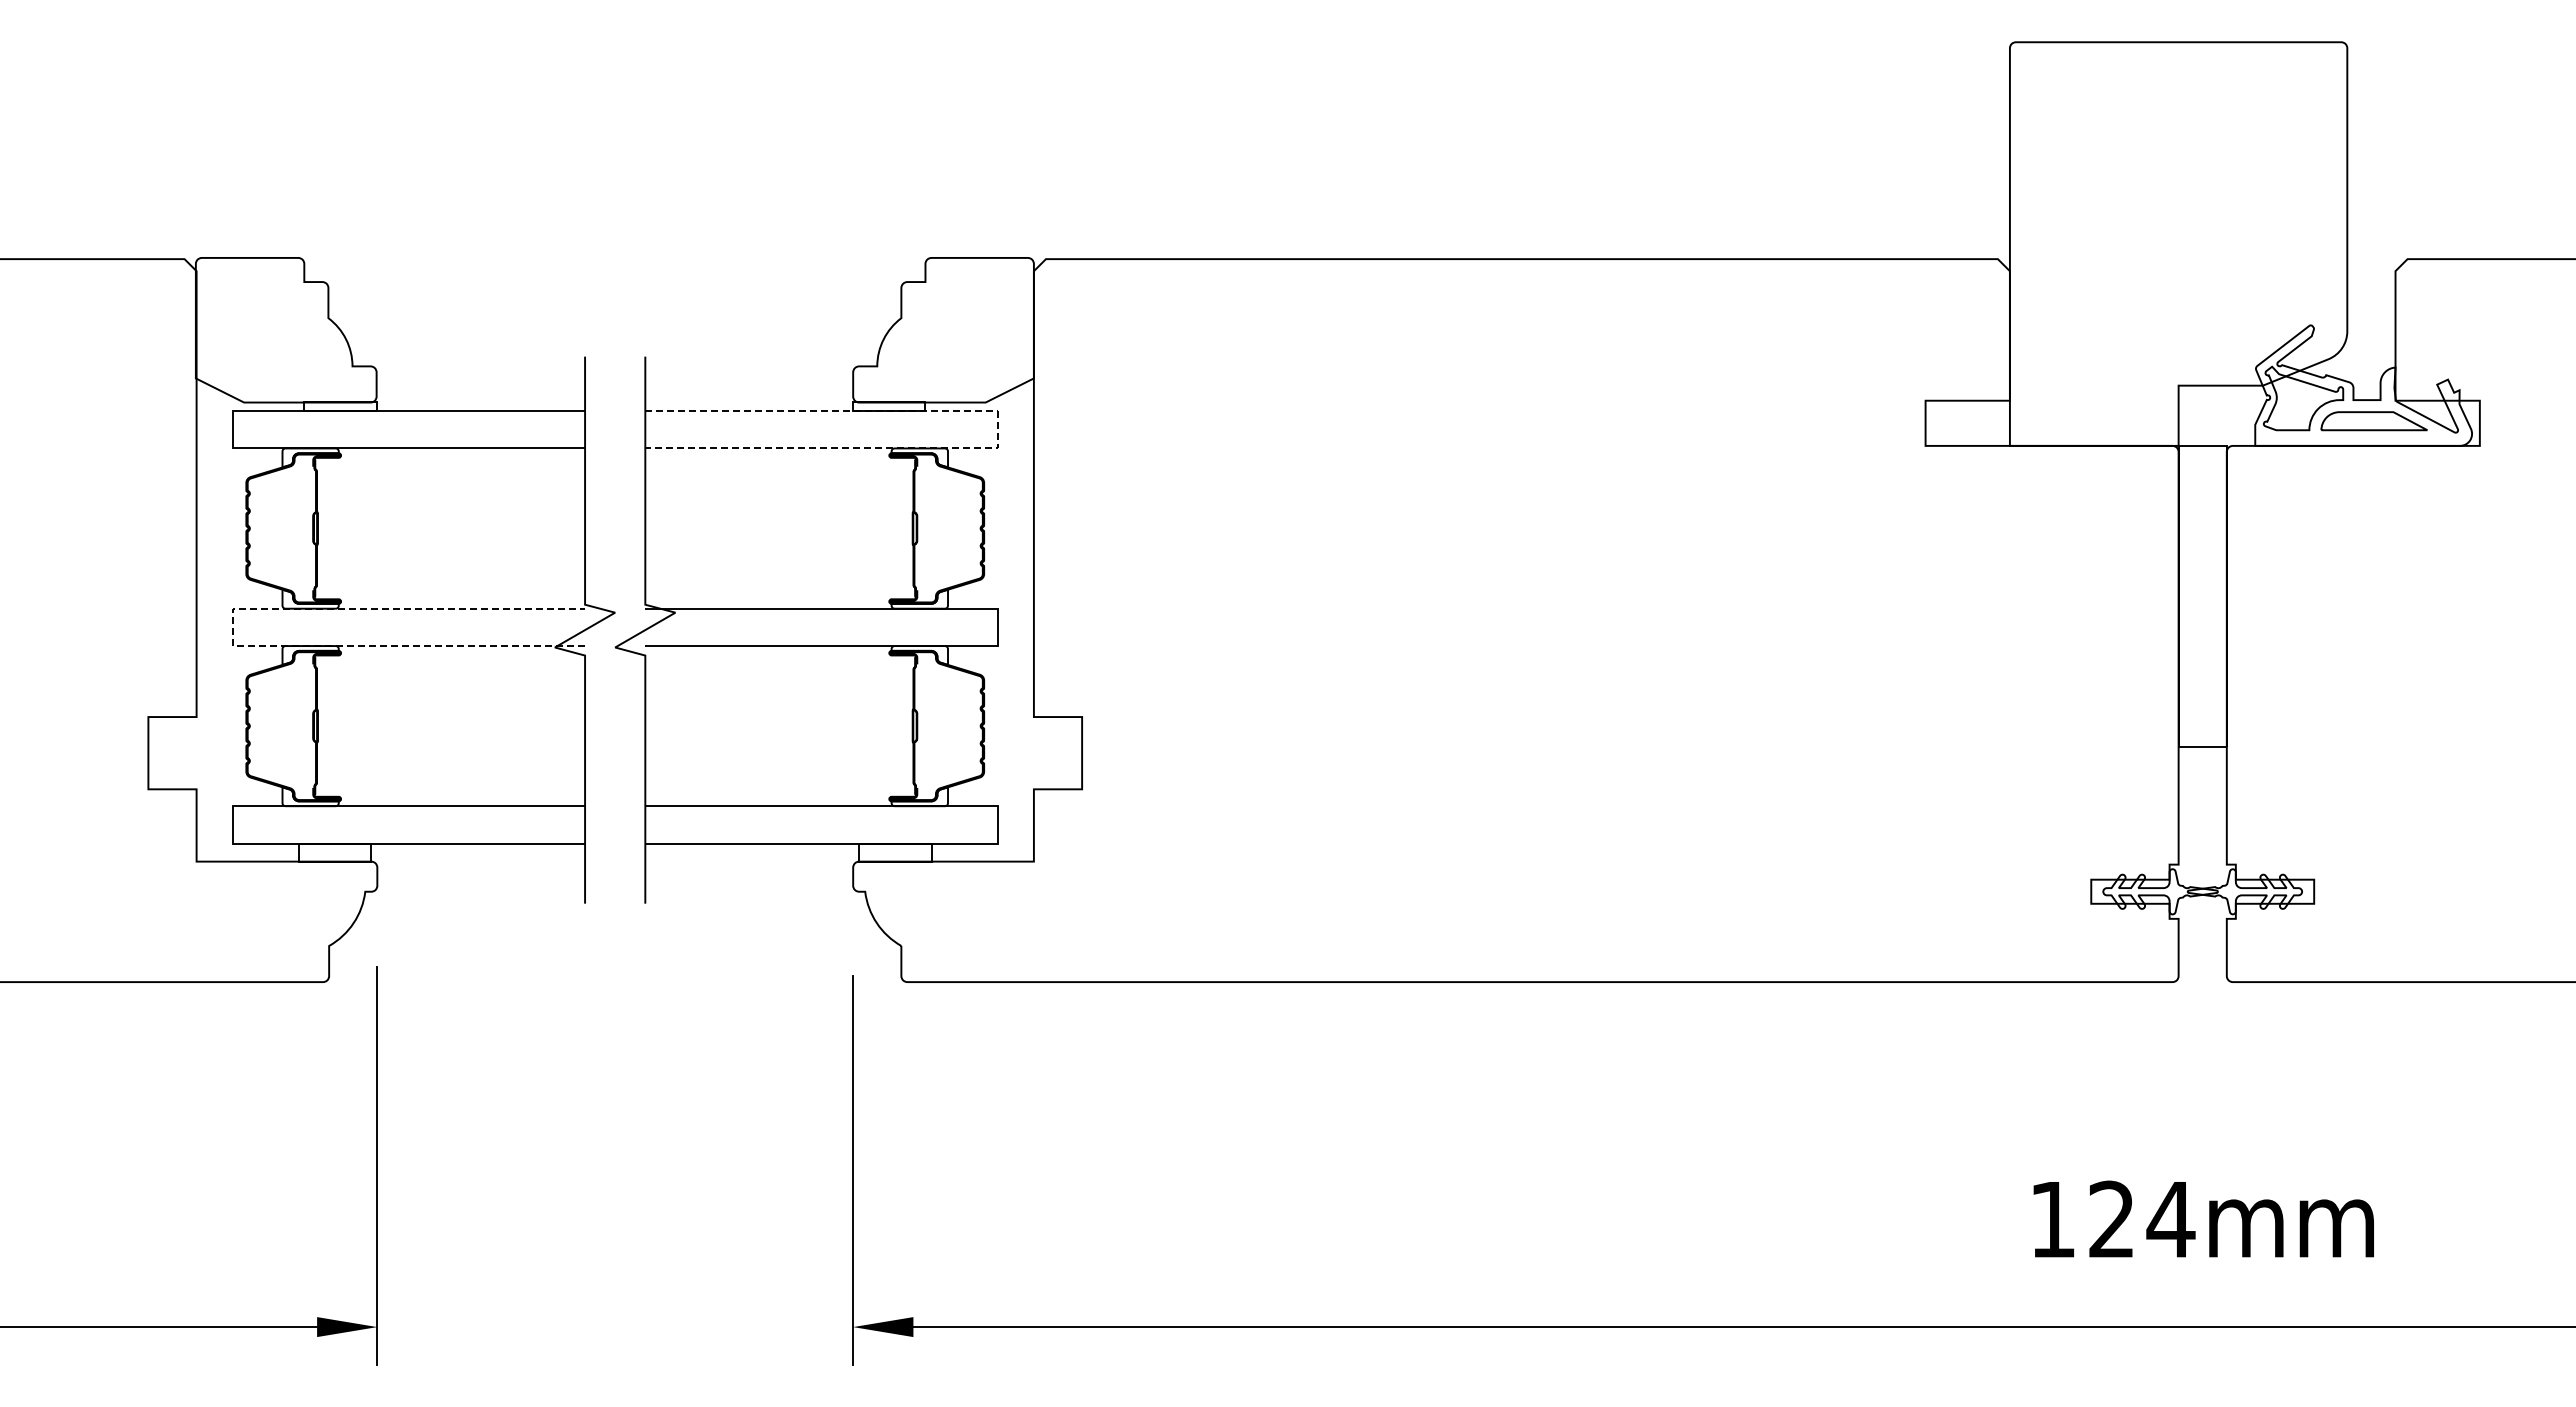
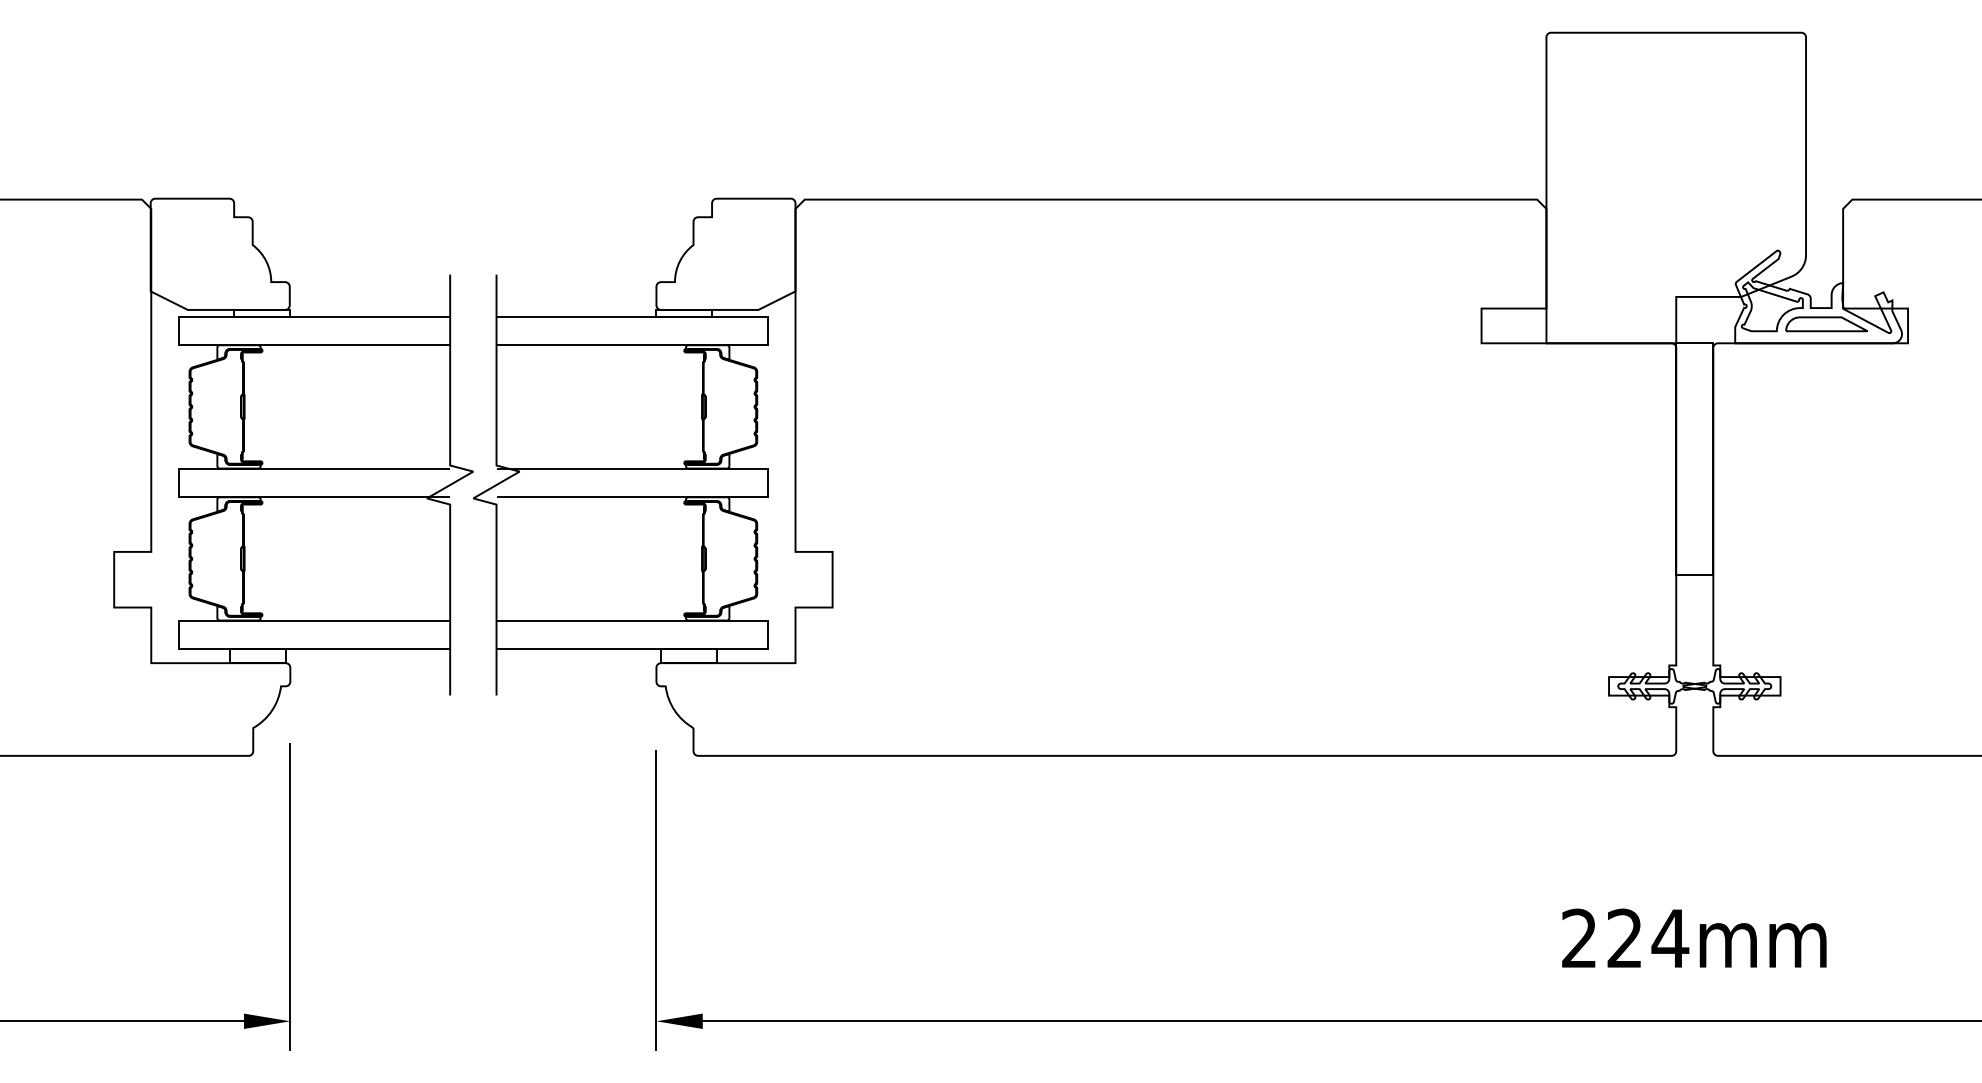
line: (997, 429) -> (767, 330), dashed -> solid
line: (232, 627) -> (178, 483), dashed -> solid
text: (2052, 1218) -> (1579, 937), 124mm -> 224mm

